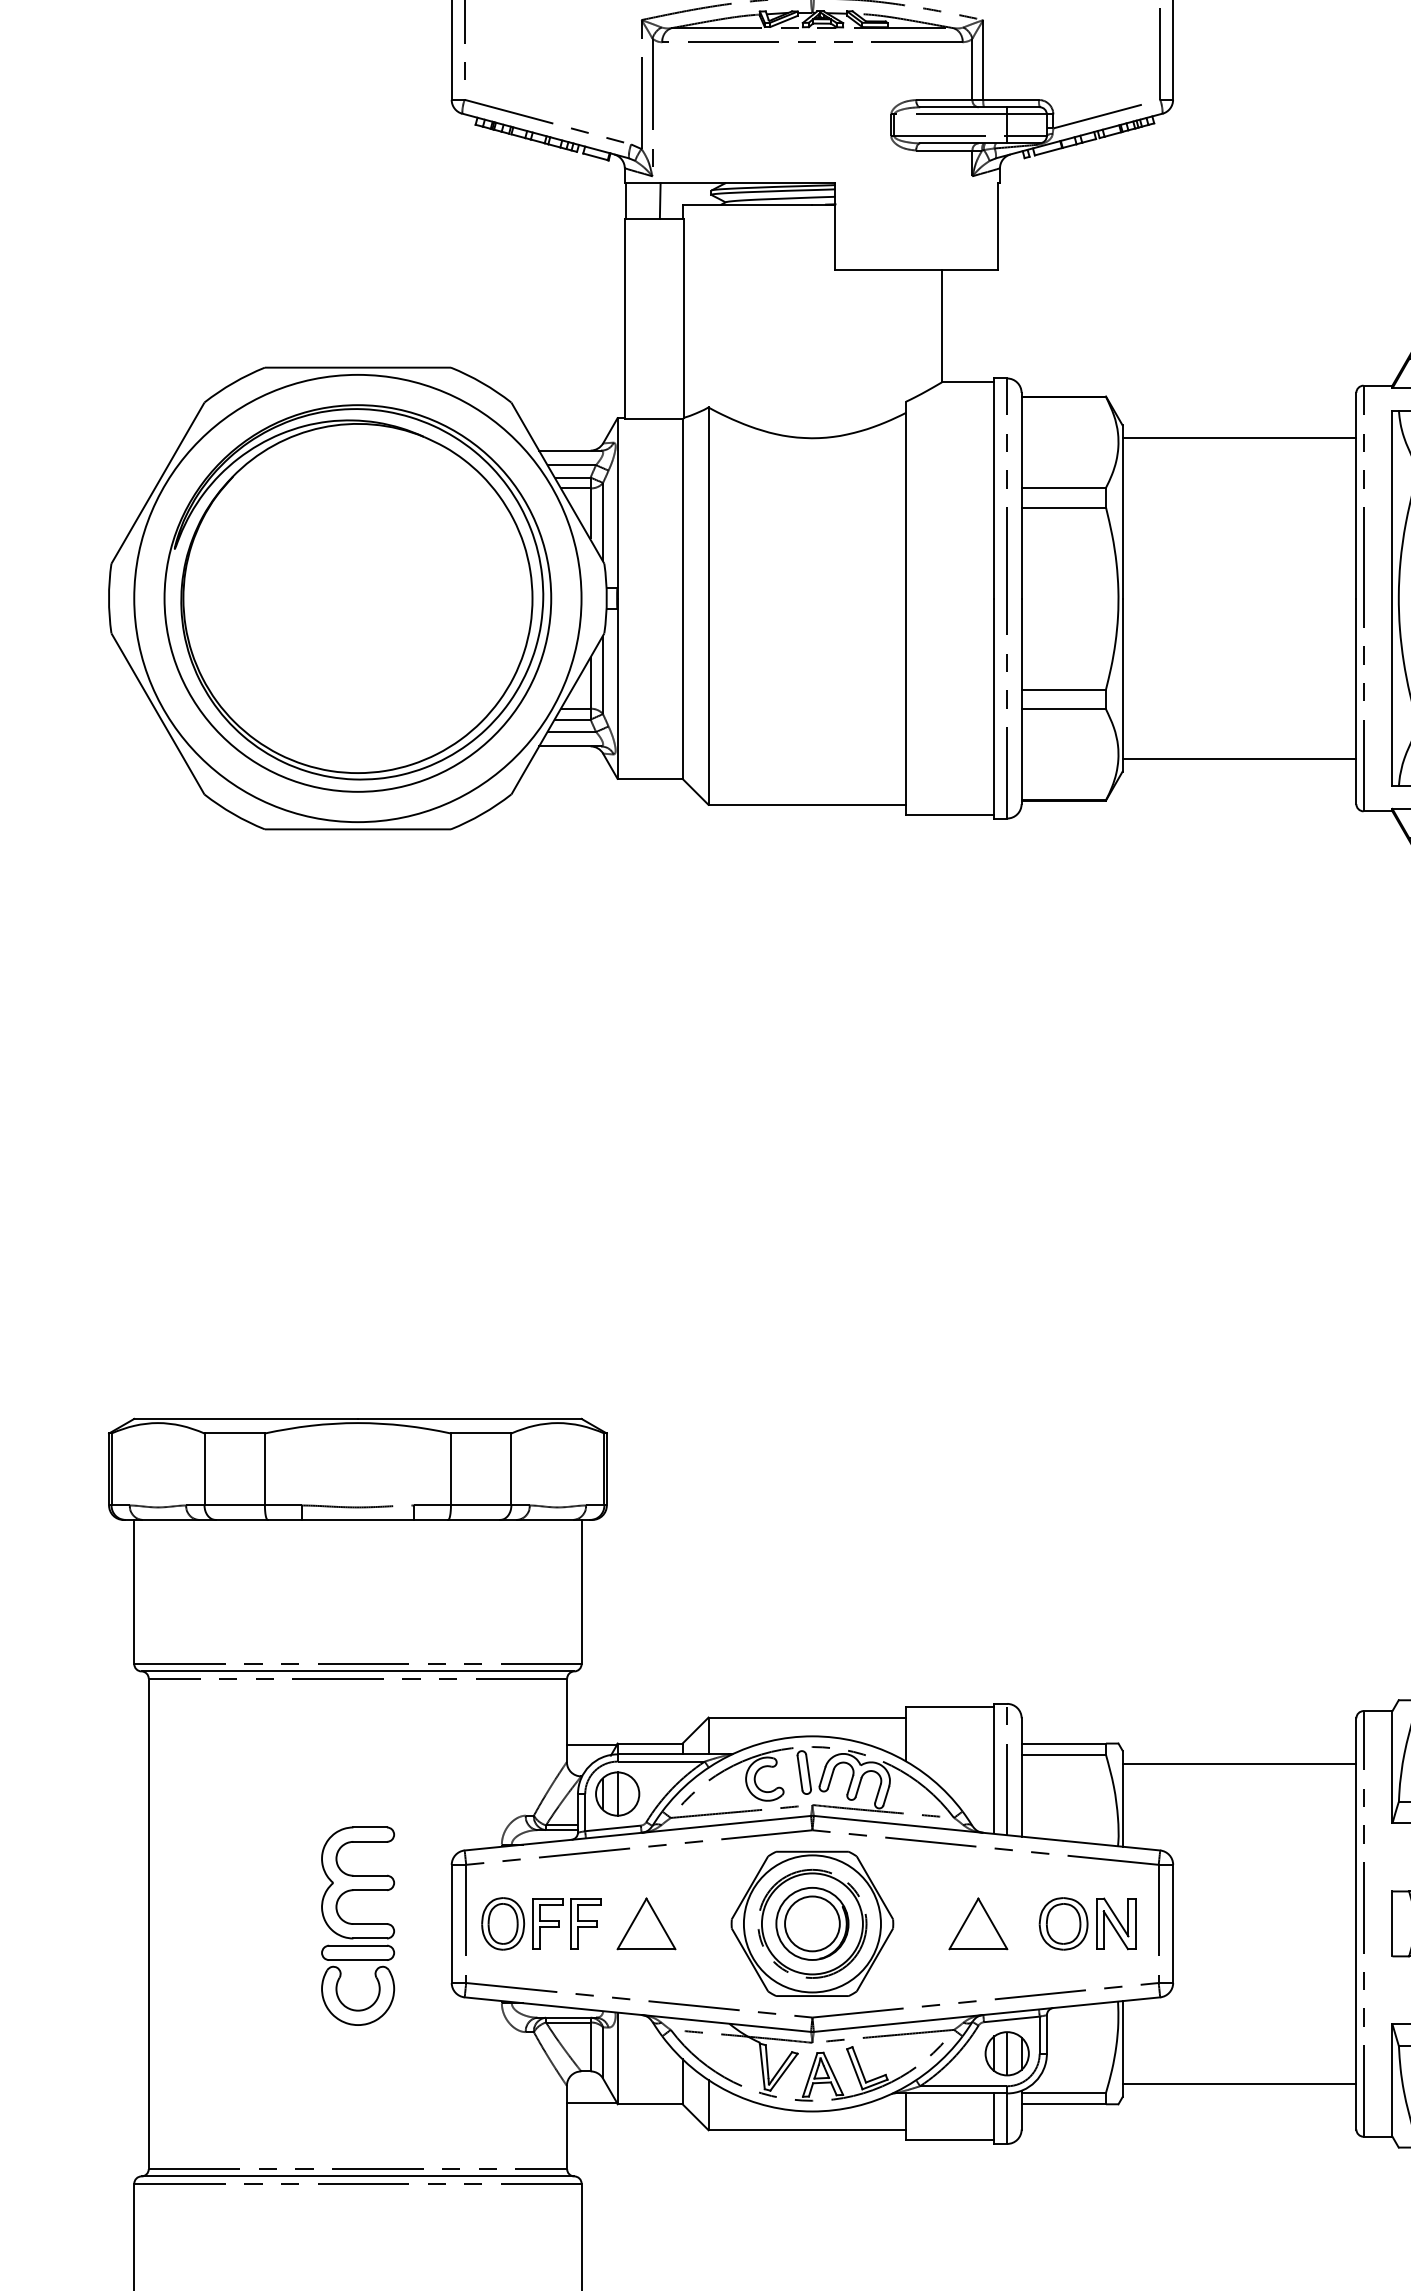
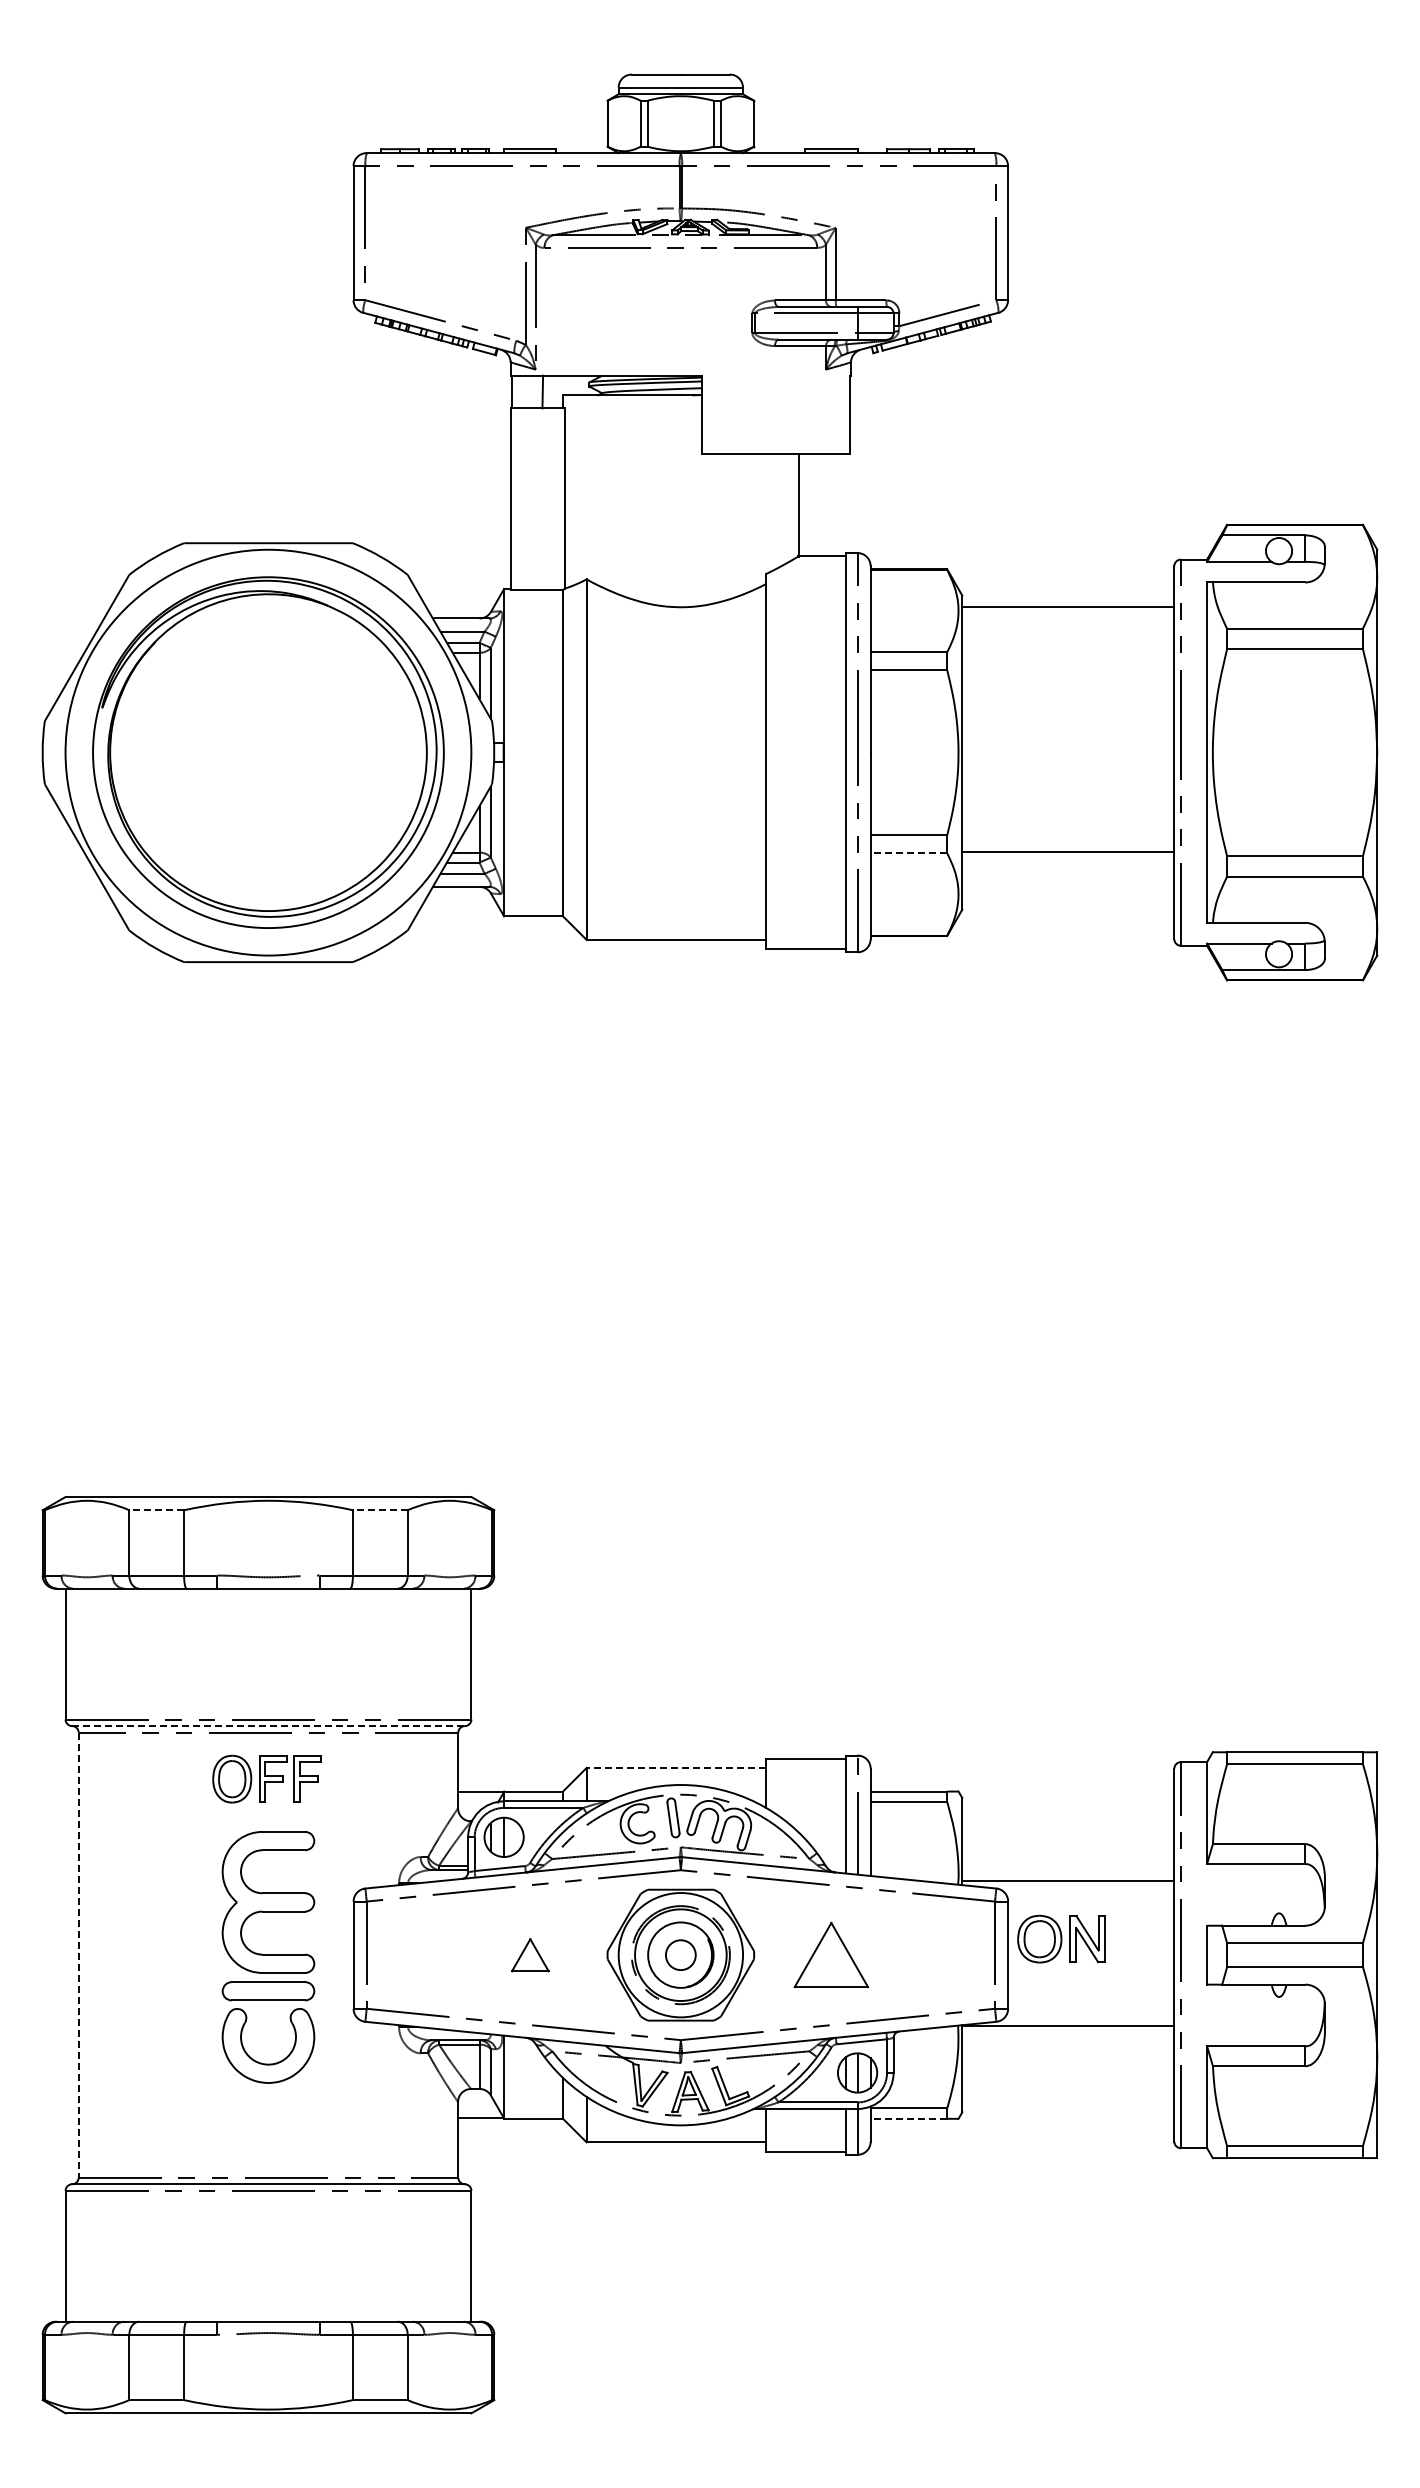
line: (1063, 709) -> (908, 853), solid -> dashed
line: (1239, 758) -> (1068, 851), moved
line: (234, 1433) -> (156, 1510), solid -> dashed
line: (480, 1433) -> (379, 1510), solid -> dashed
line: (359, 1671) -> (269, 1726), solid -> dashed
line: (807, 1717) -> (676, 1767), solid -> dashed
line: (1239, 1763) -> (1068, 1880), moved
part: (540, 1923) -> (266, 1778), moved
part: (1087, 1923) -> (1061, 1938), moved
line: (148, 1924) -> (78, 1955), solid -> dashed
part: (646, 1924) -> (530, 1955), size x0.7
circle: (812, 1924) -> (680, 1955), size x0.6
part: (978, 1924) -> (831, 1955), size x1.4
part: (357, 1925) -> (268, 1956), size x1.4
line: (1239, 2084) -> (1068, 2026), moved
line: (1063, 2103) -> (908, 2118), solid -> dashed

